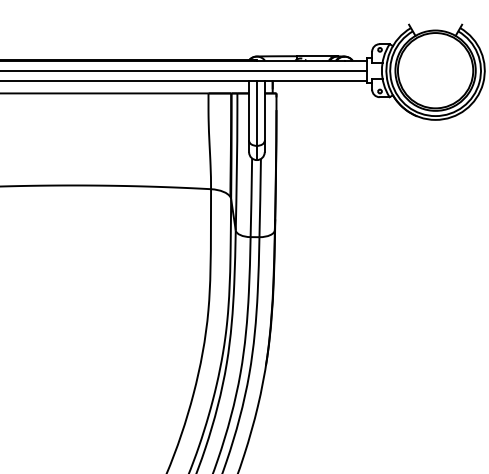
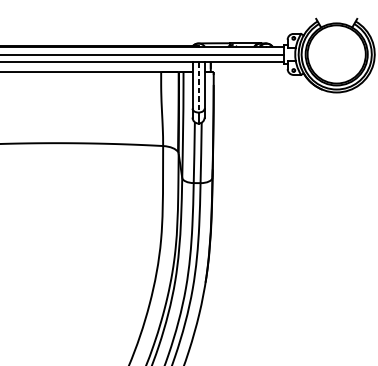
line: (256, 113) -> (198, 87), solid -> dashed

